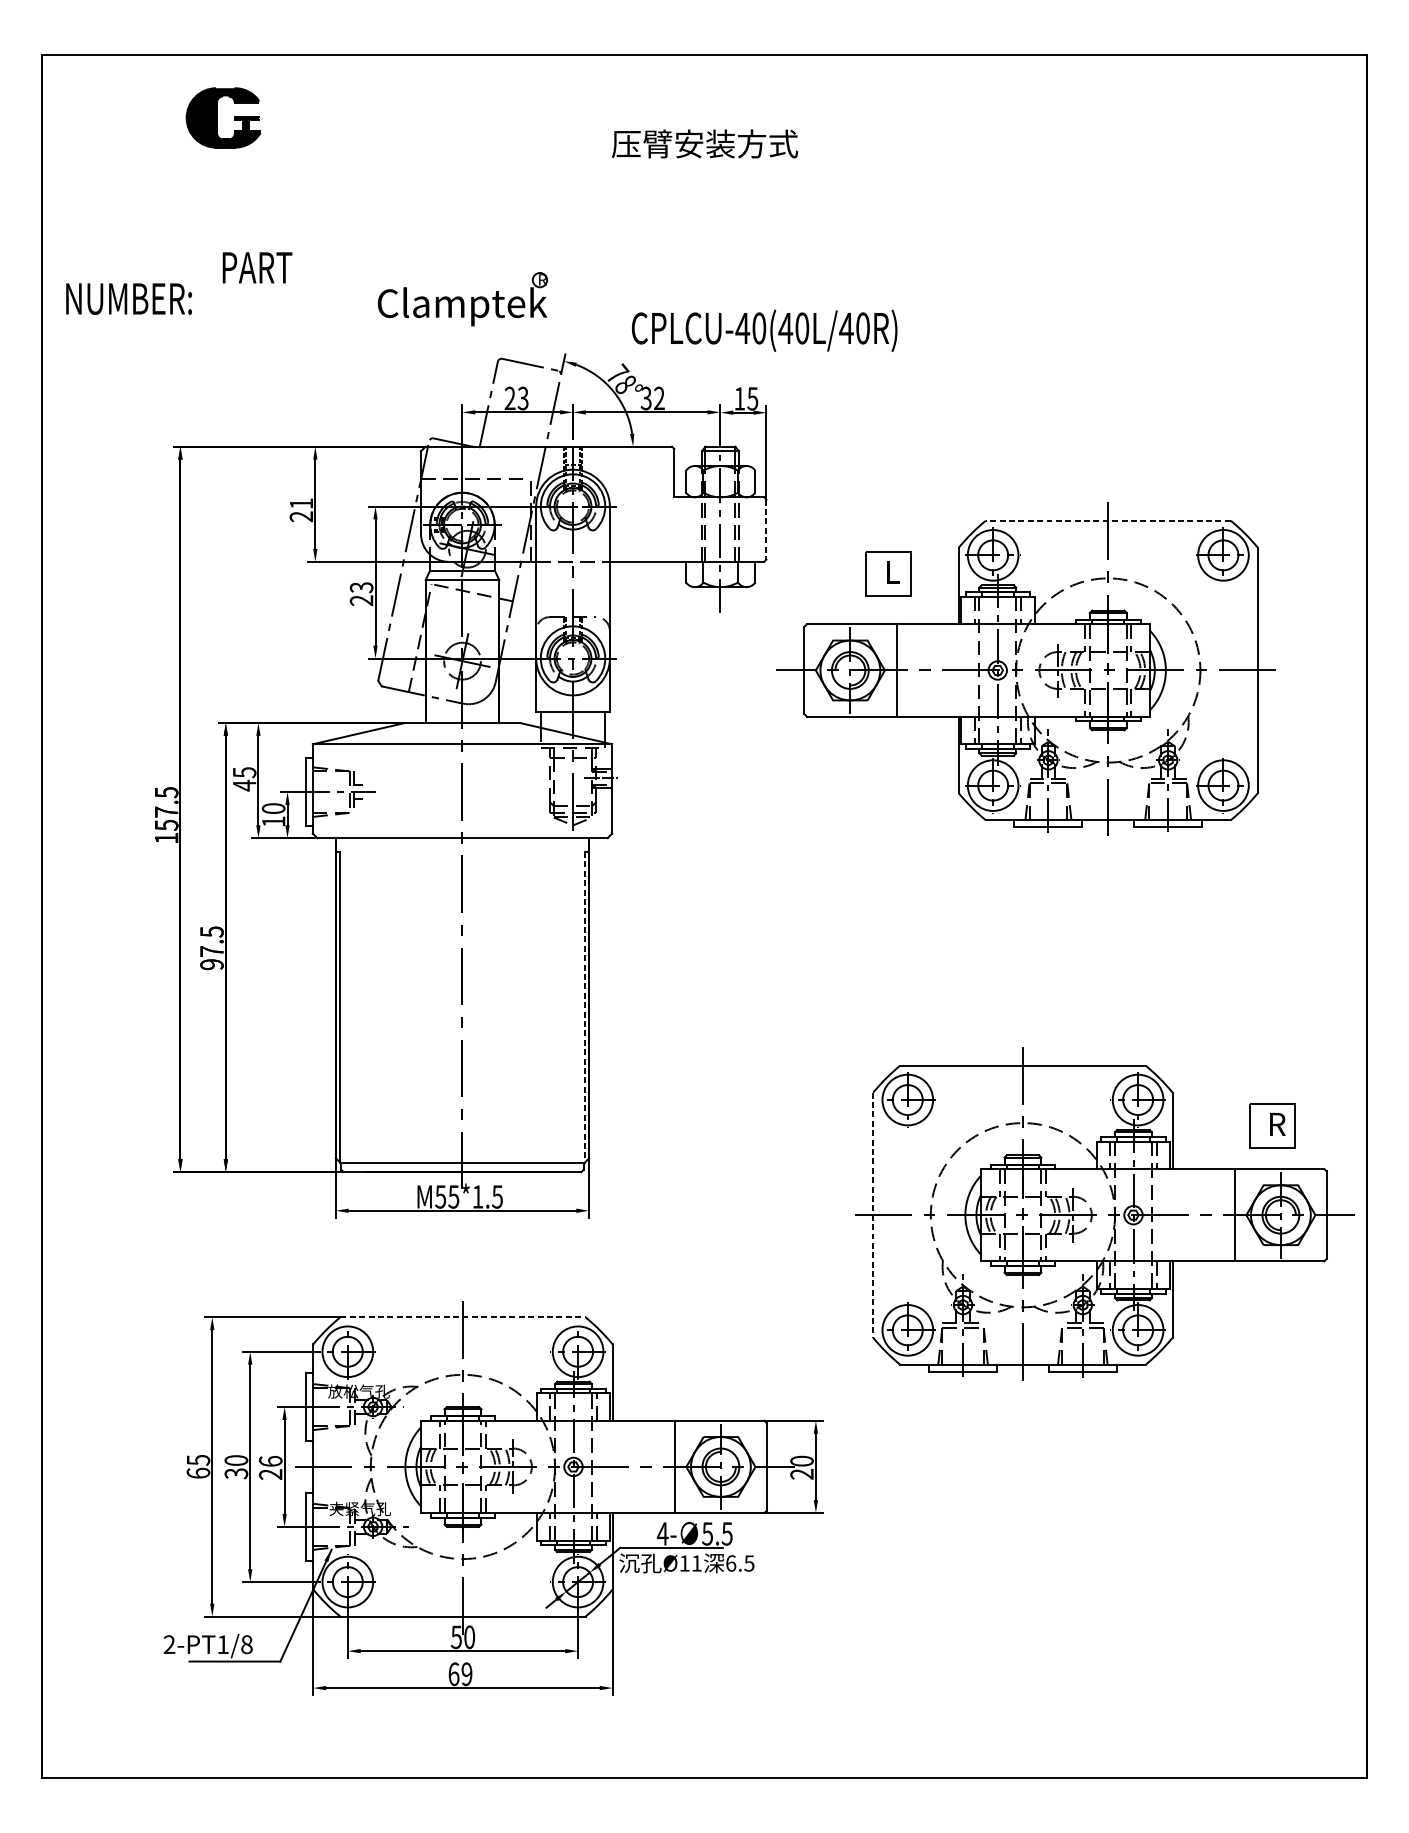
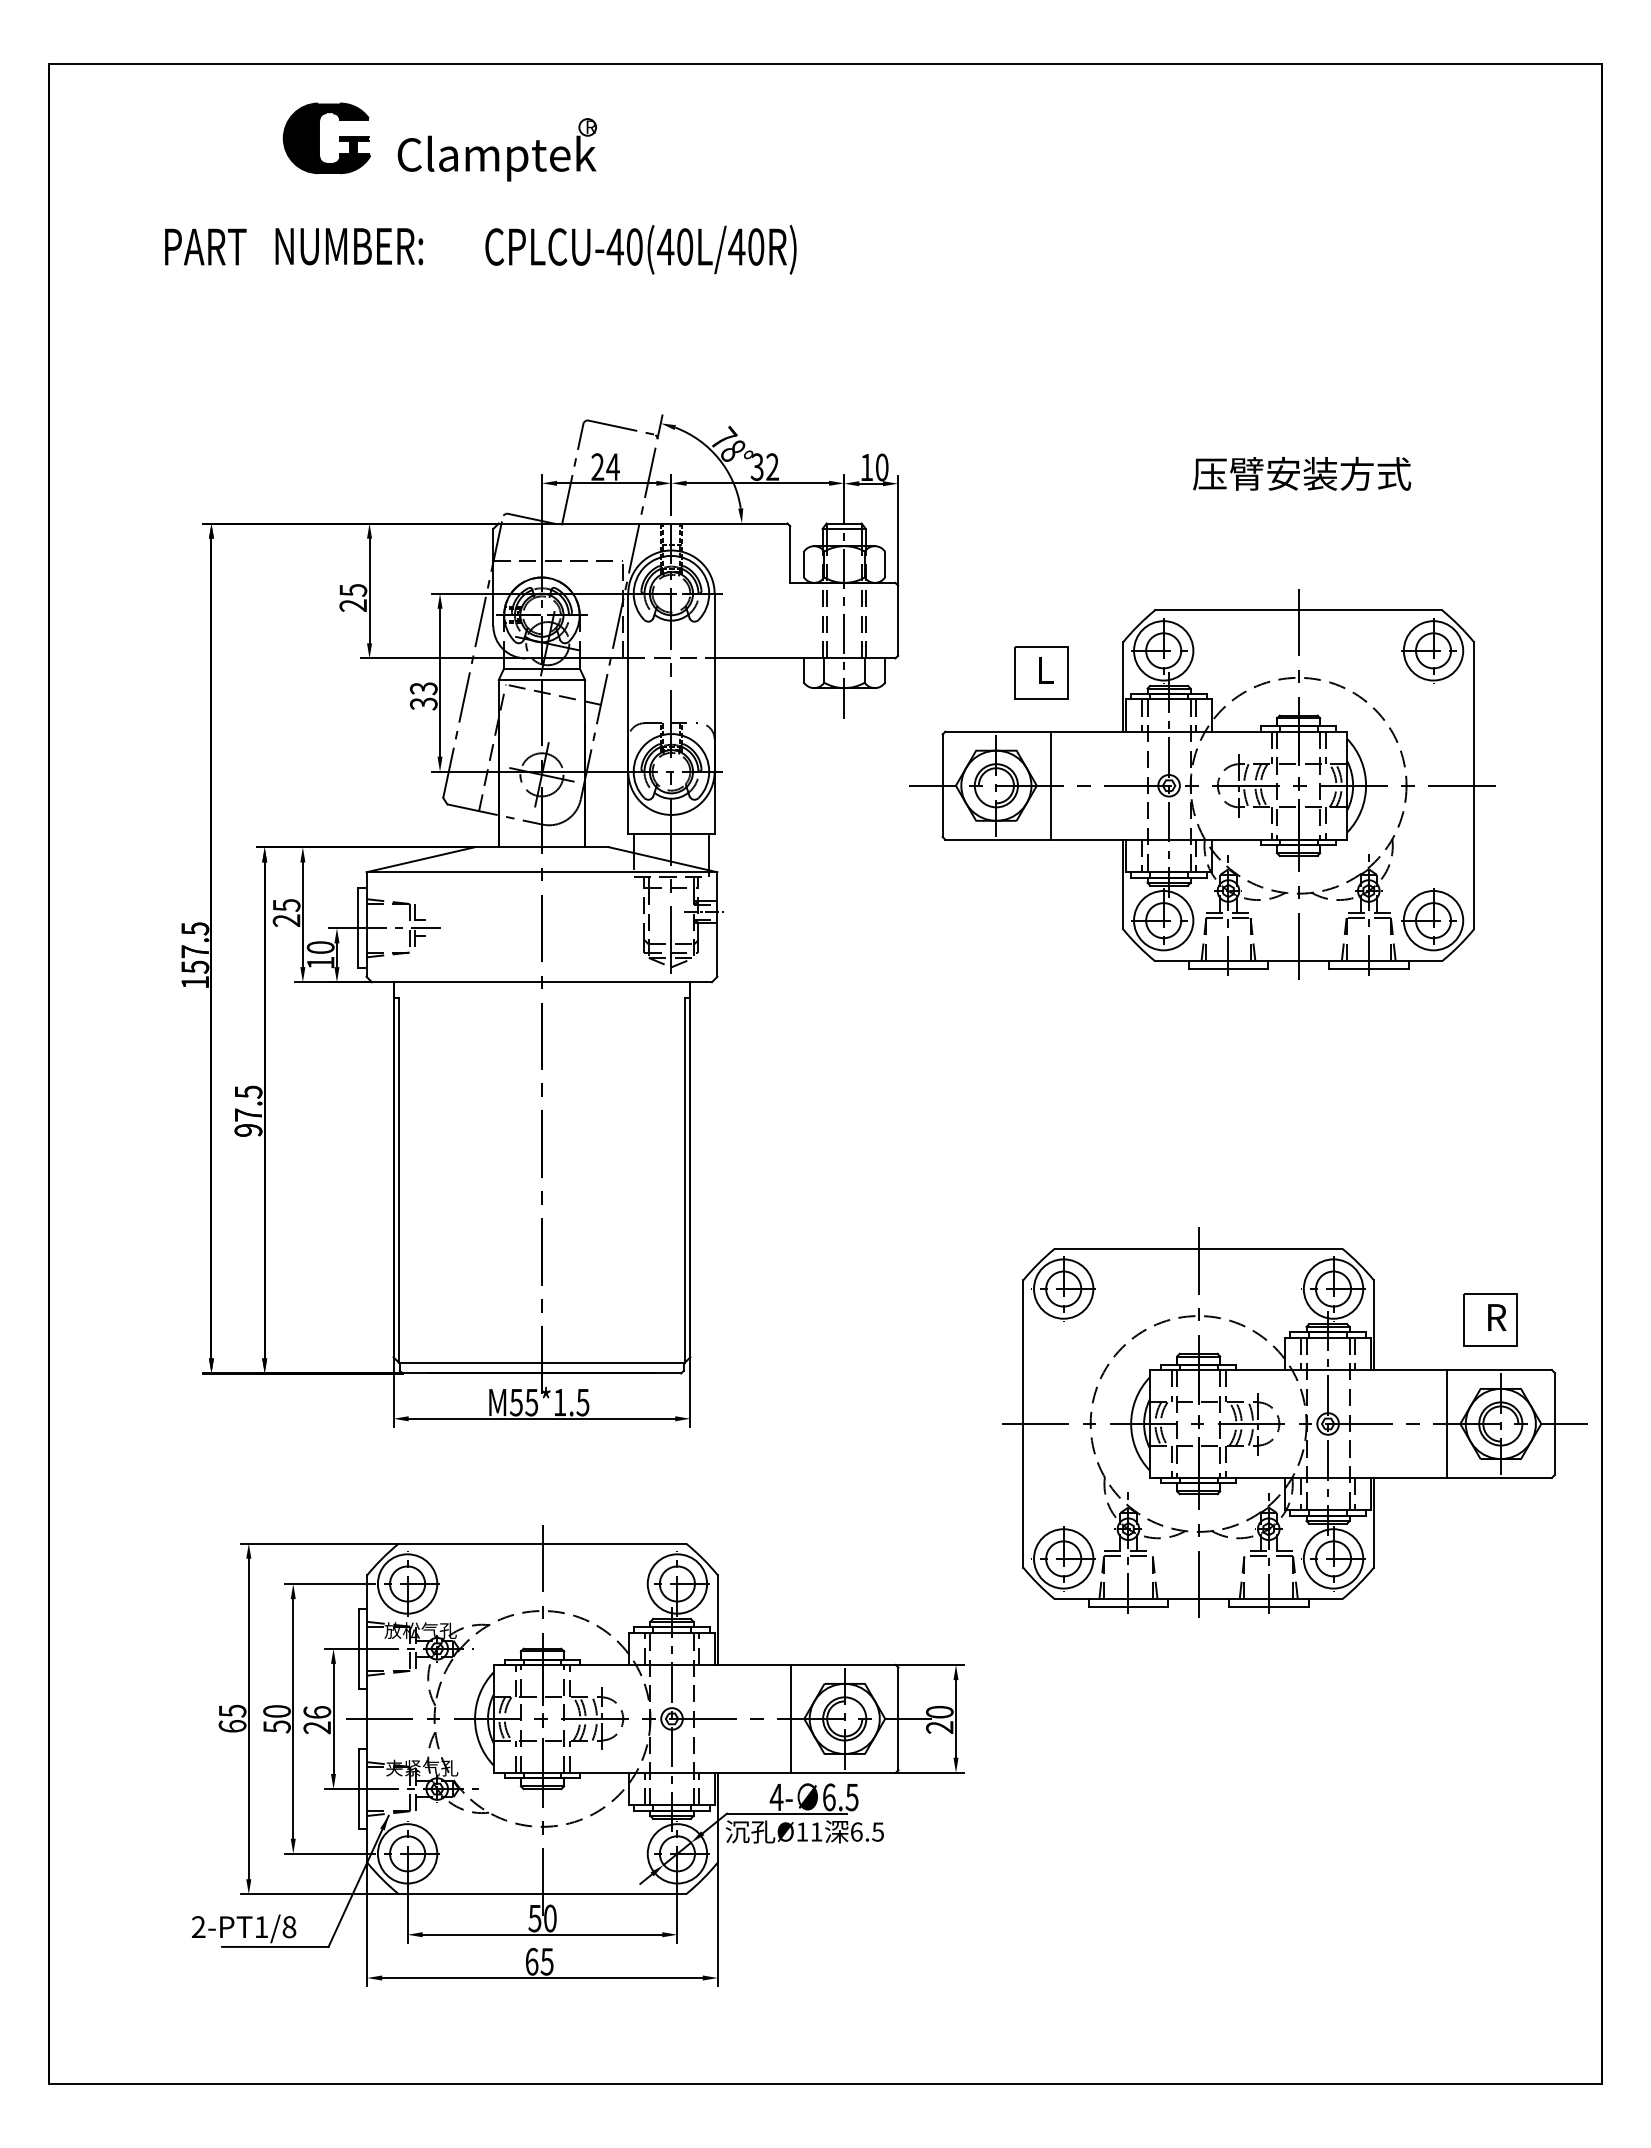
part: (217, 118) -> (319, 138), moved
text: (705, 143) -> (1302, 473), moved
text: (257, 267) -> (205, 246), moved
text: (129, 298) -> (349, 246), moved
part: (462, 298) -> (496, 149), moved
text: (764, 330) -> (640, 249), moved
text: (522, 397) -> (612, 466), 23 -> 24
text: (752, 398) -> (881, 467), 15 -> 10
text: (301, 503) -> (353, 590), 21 -> 25
line: (1108, 520) -> (1298, 610), dashed -> solid
line: (766, 530) -> (898, 621), dashed -> solid
text: (361, 600) -> (423, 703), 23 -> 33
text: (244, 785) -> (286, 920), 45 -> 25
line: (584, 1008) -> (684, 1181), dashed -> solid
line: (873, 1214) -> (1023, 1423), dashed -> solid
line: (462, 1317) -> (542, 1543), dashed -> solid
text: (235, 1473) -> (276, 1726), 30 -> 50
text: (707, 1534) -> (828, 1797), 5.5 -> 6.5
text: (466, 1673) -> (546, 1961), 69 -> 65

